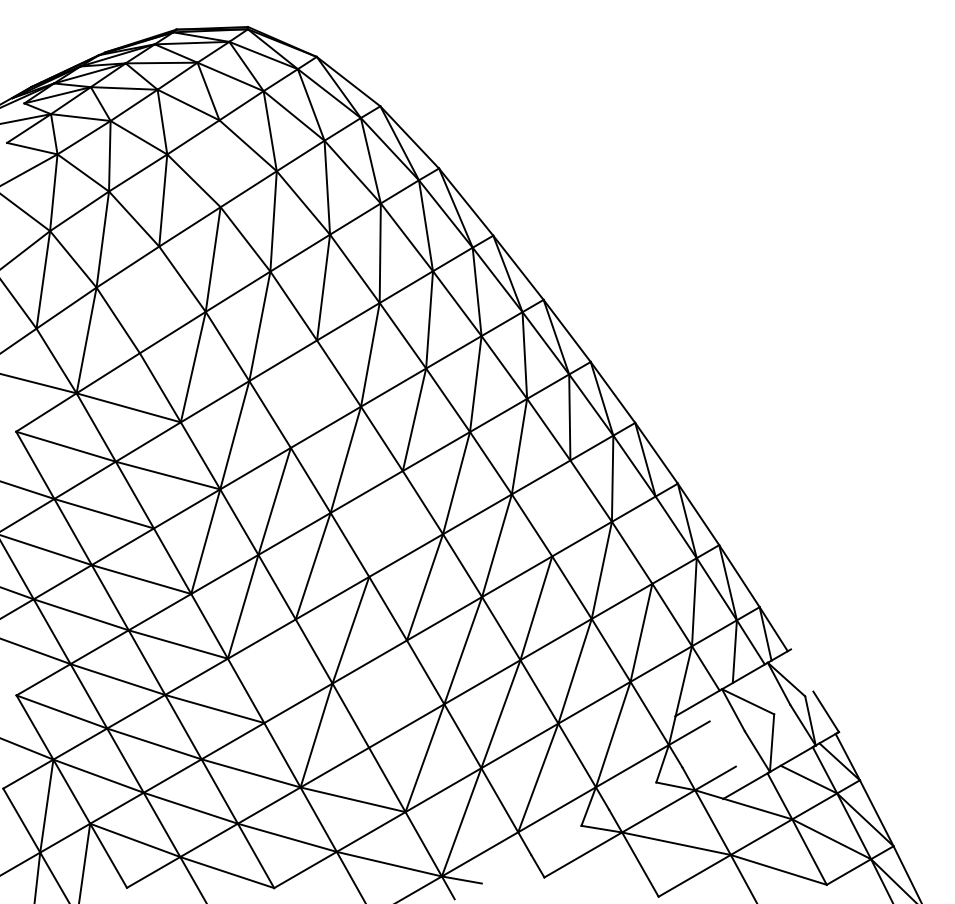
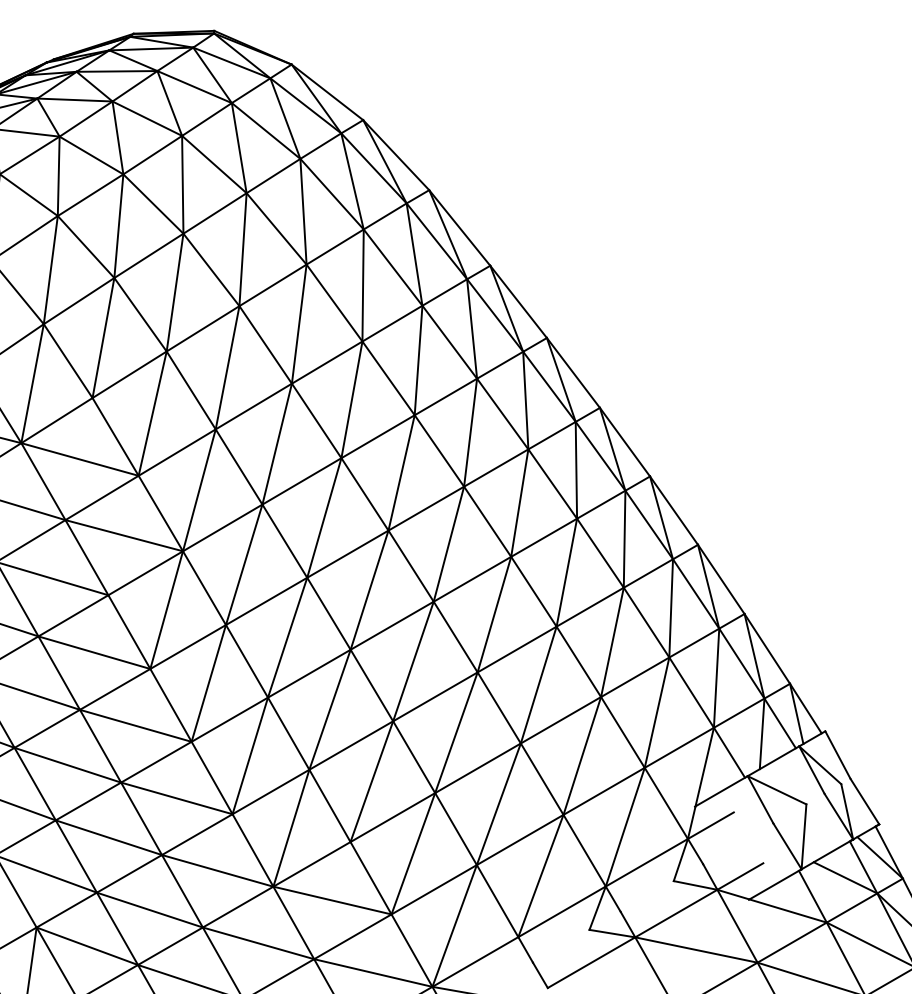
line: (219, 163) -> (182, 184), added
line: (149, 299) -> (103, 337), added
line: (303, 393) -> (276, 443), added
line: (561, 508) -> (567, 572), added
line: (385, 523) -> (368, 589), added
line: (653, 539) -> (670, 607), added
line: (802, 670) -> (838, 755), added
line: (279, 671) -> (249, 756), added
line: (388, 693) -> (372, 780), added

